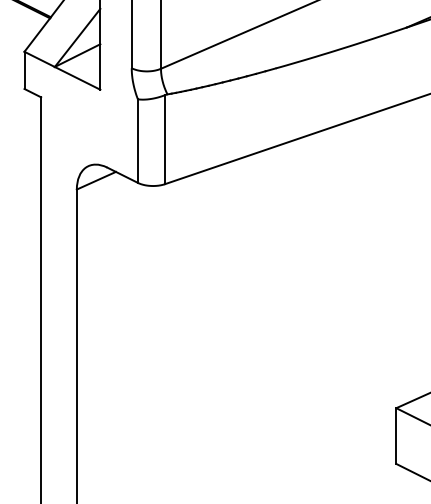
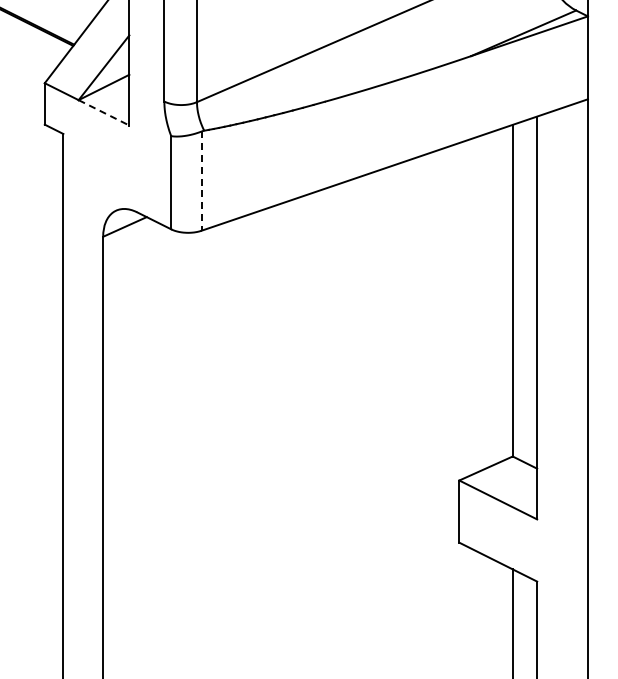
line: (78, 78) -> (104, 113), solid -> dashed
line: (165, 139) -> (201, 181), solid -> dashed

